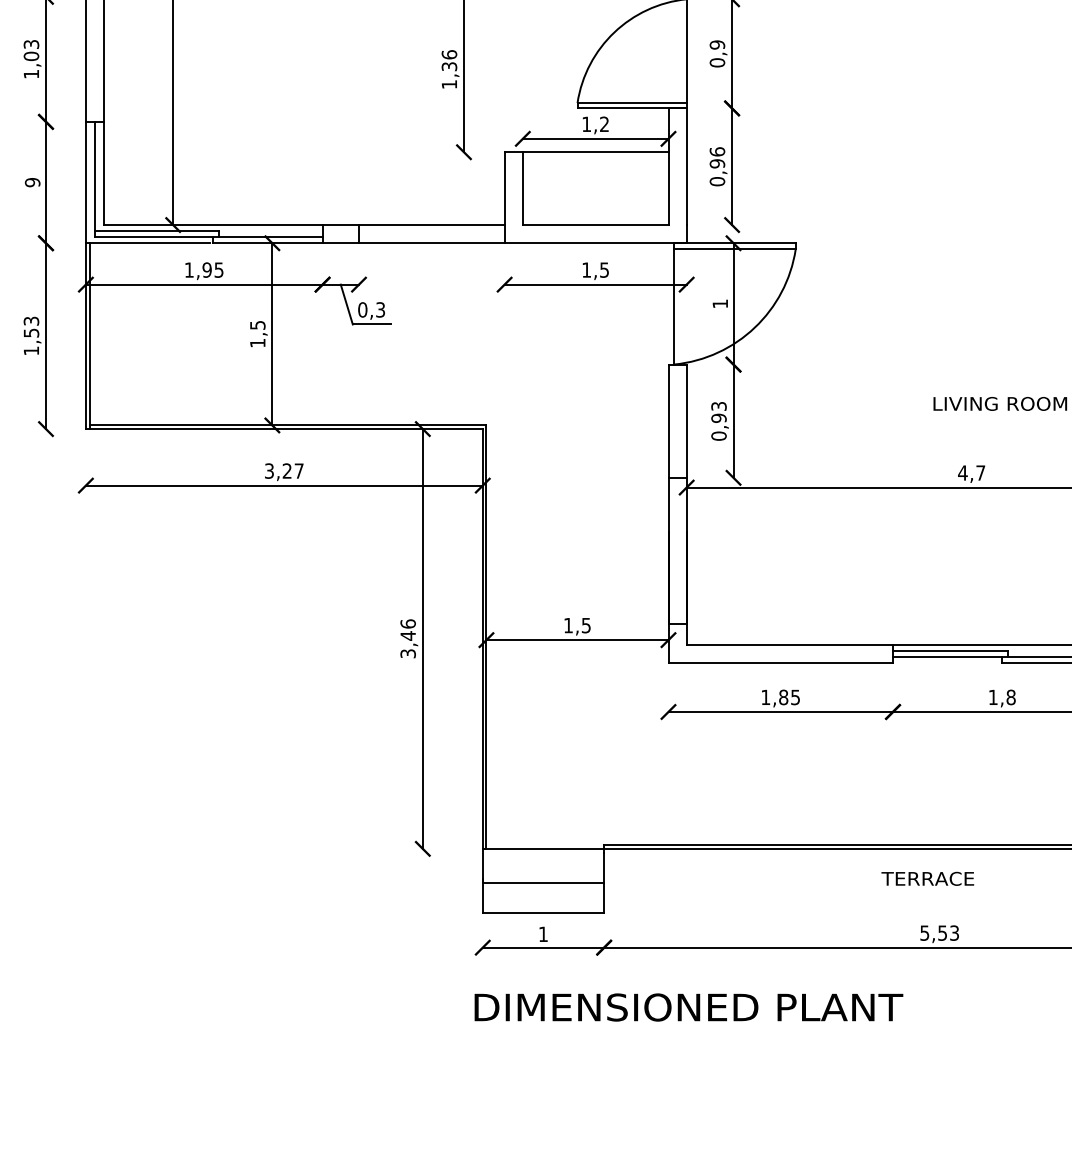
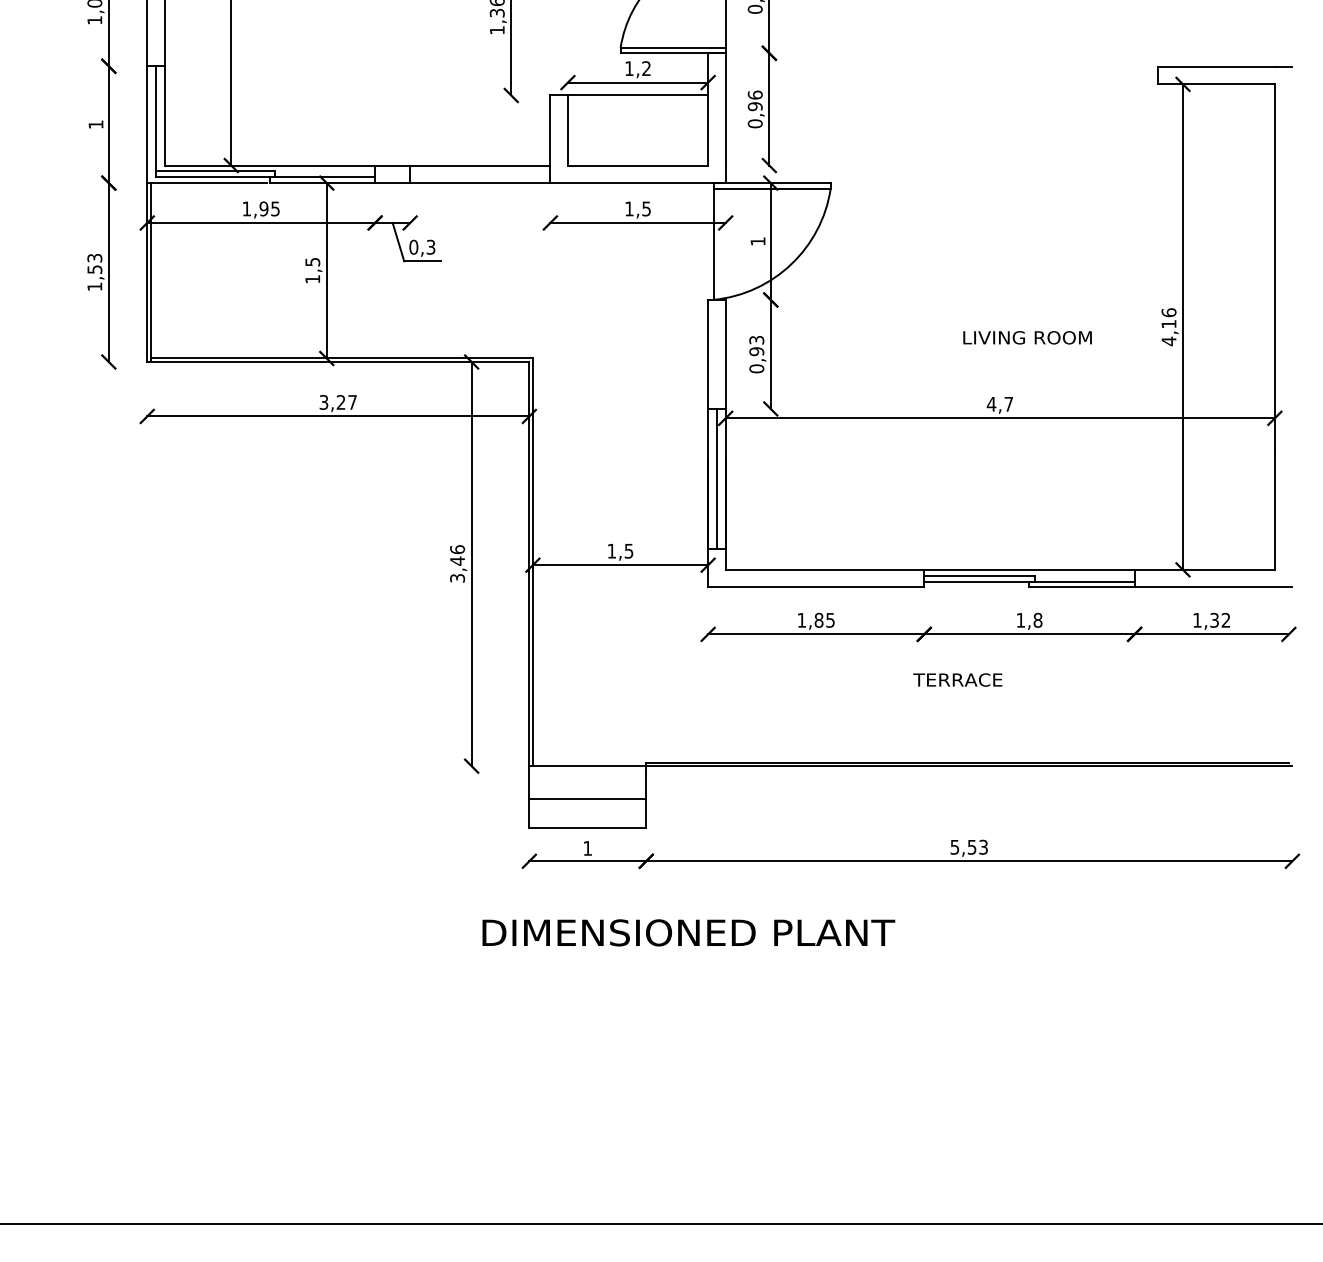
text: (32, 182) -> (95, 124), 9 -> 1
line: (677, 550) -> (716, 478), added
text: (927, 878) -> (957, 679), moved
text: (688, 1007) -> (688, 932), moved

